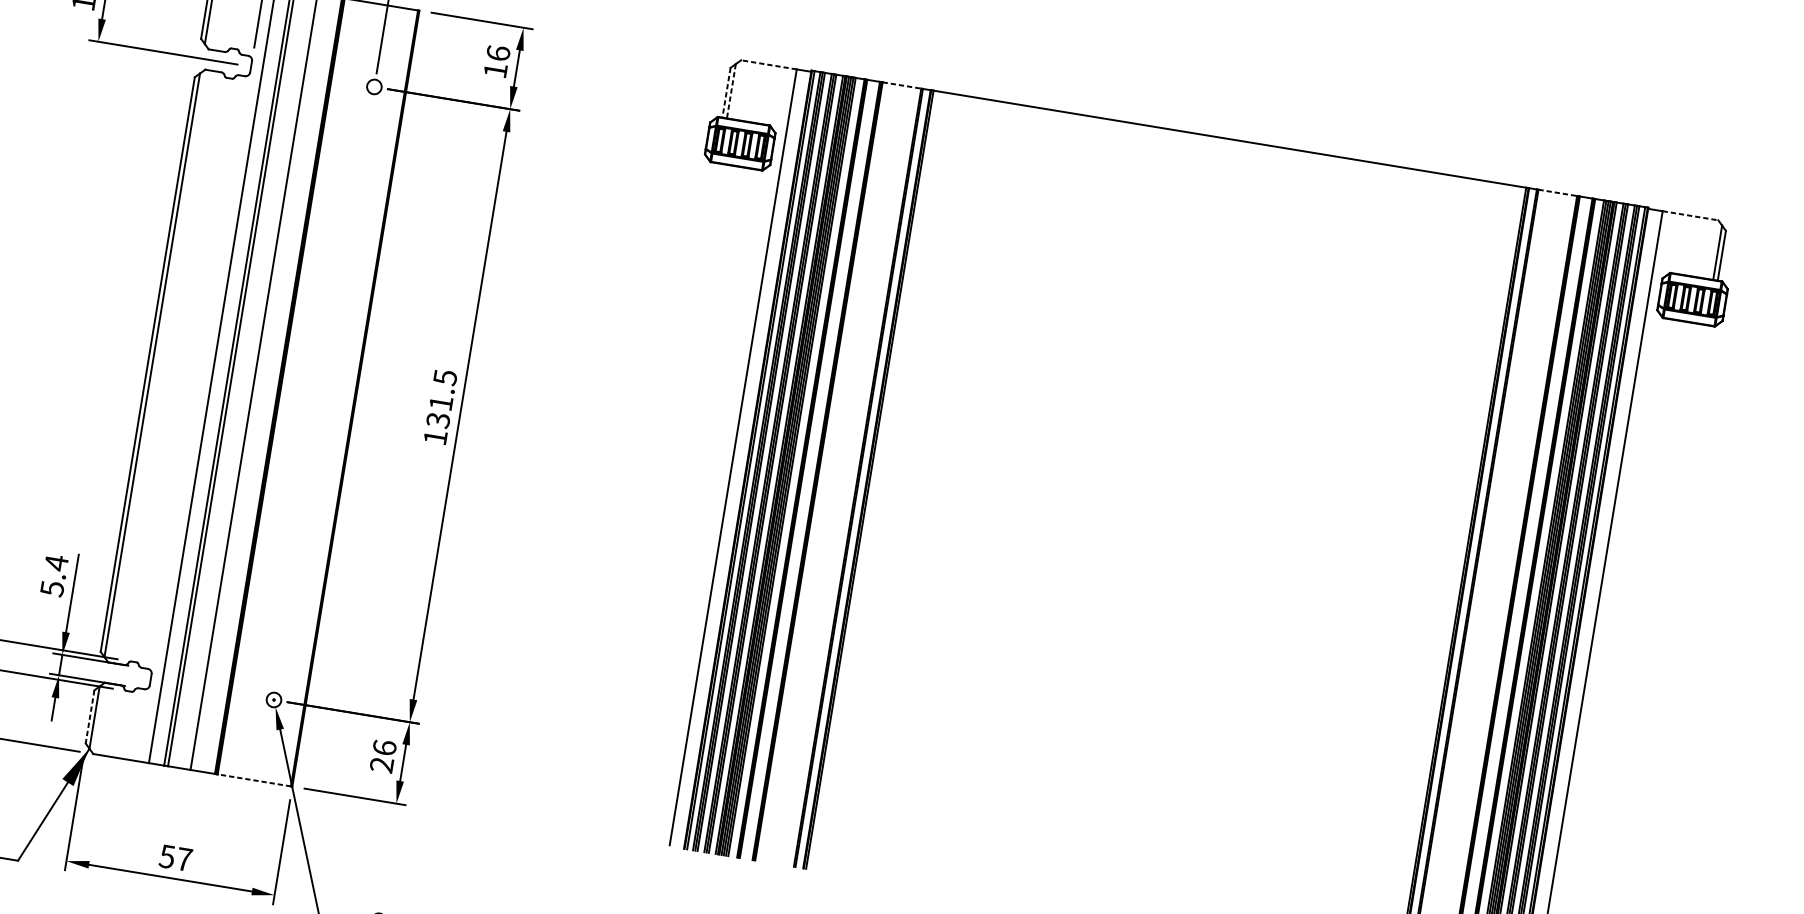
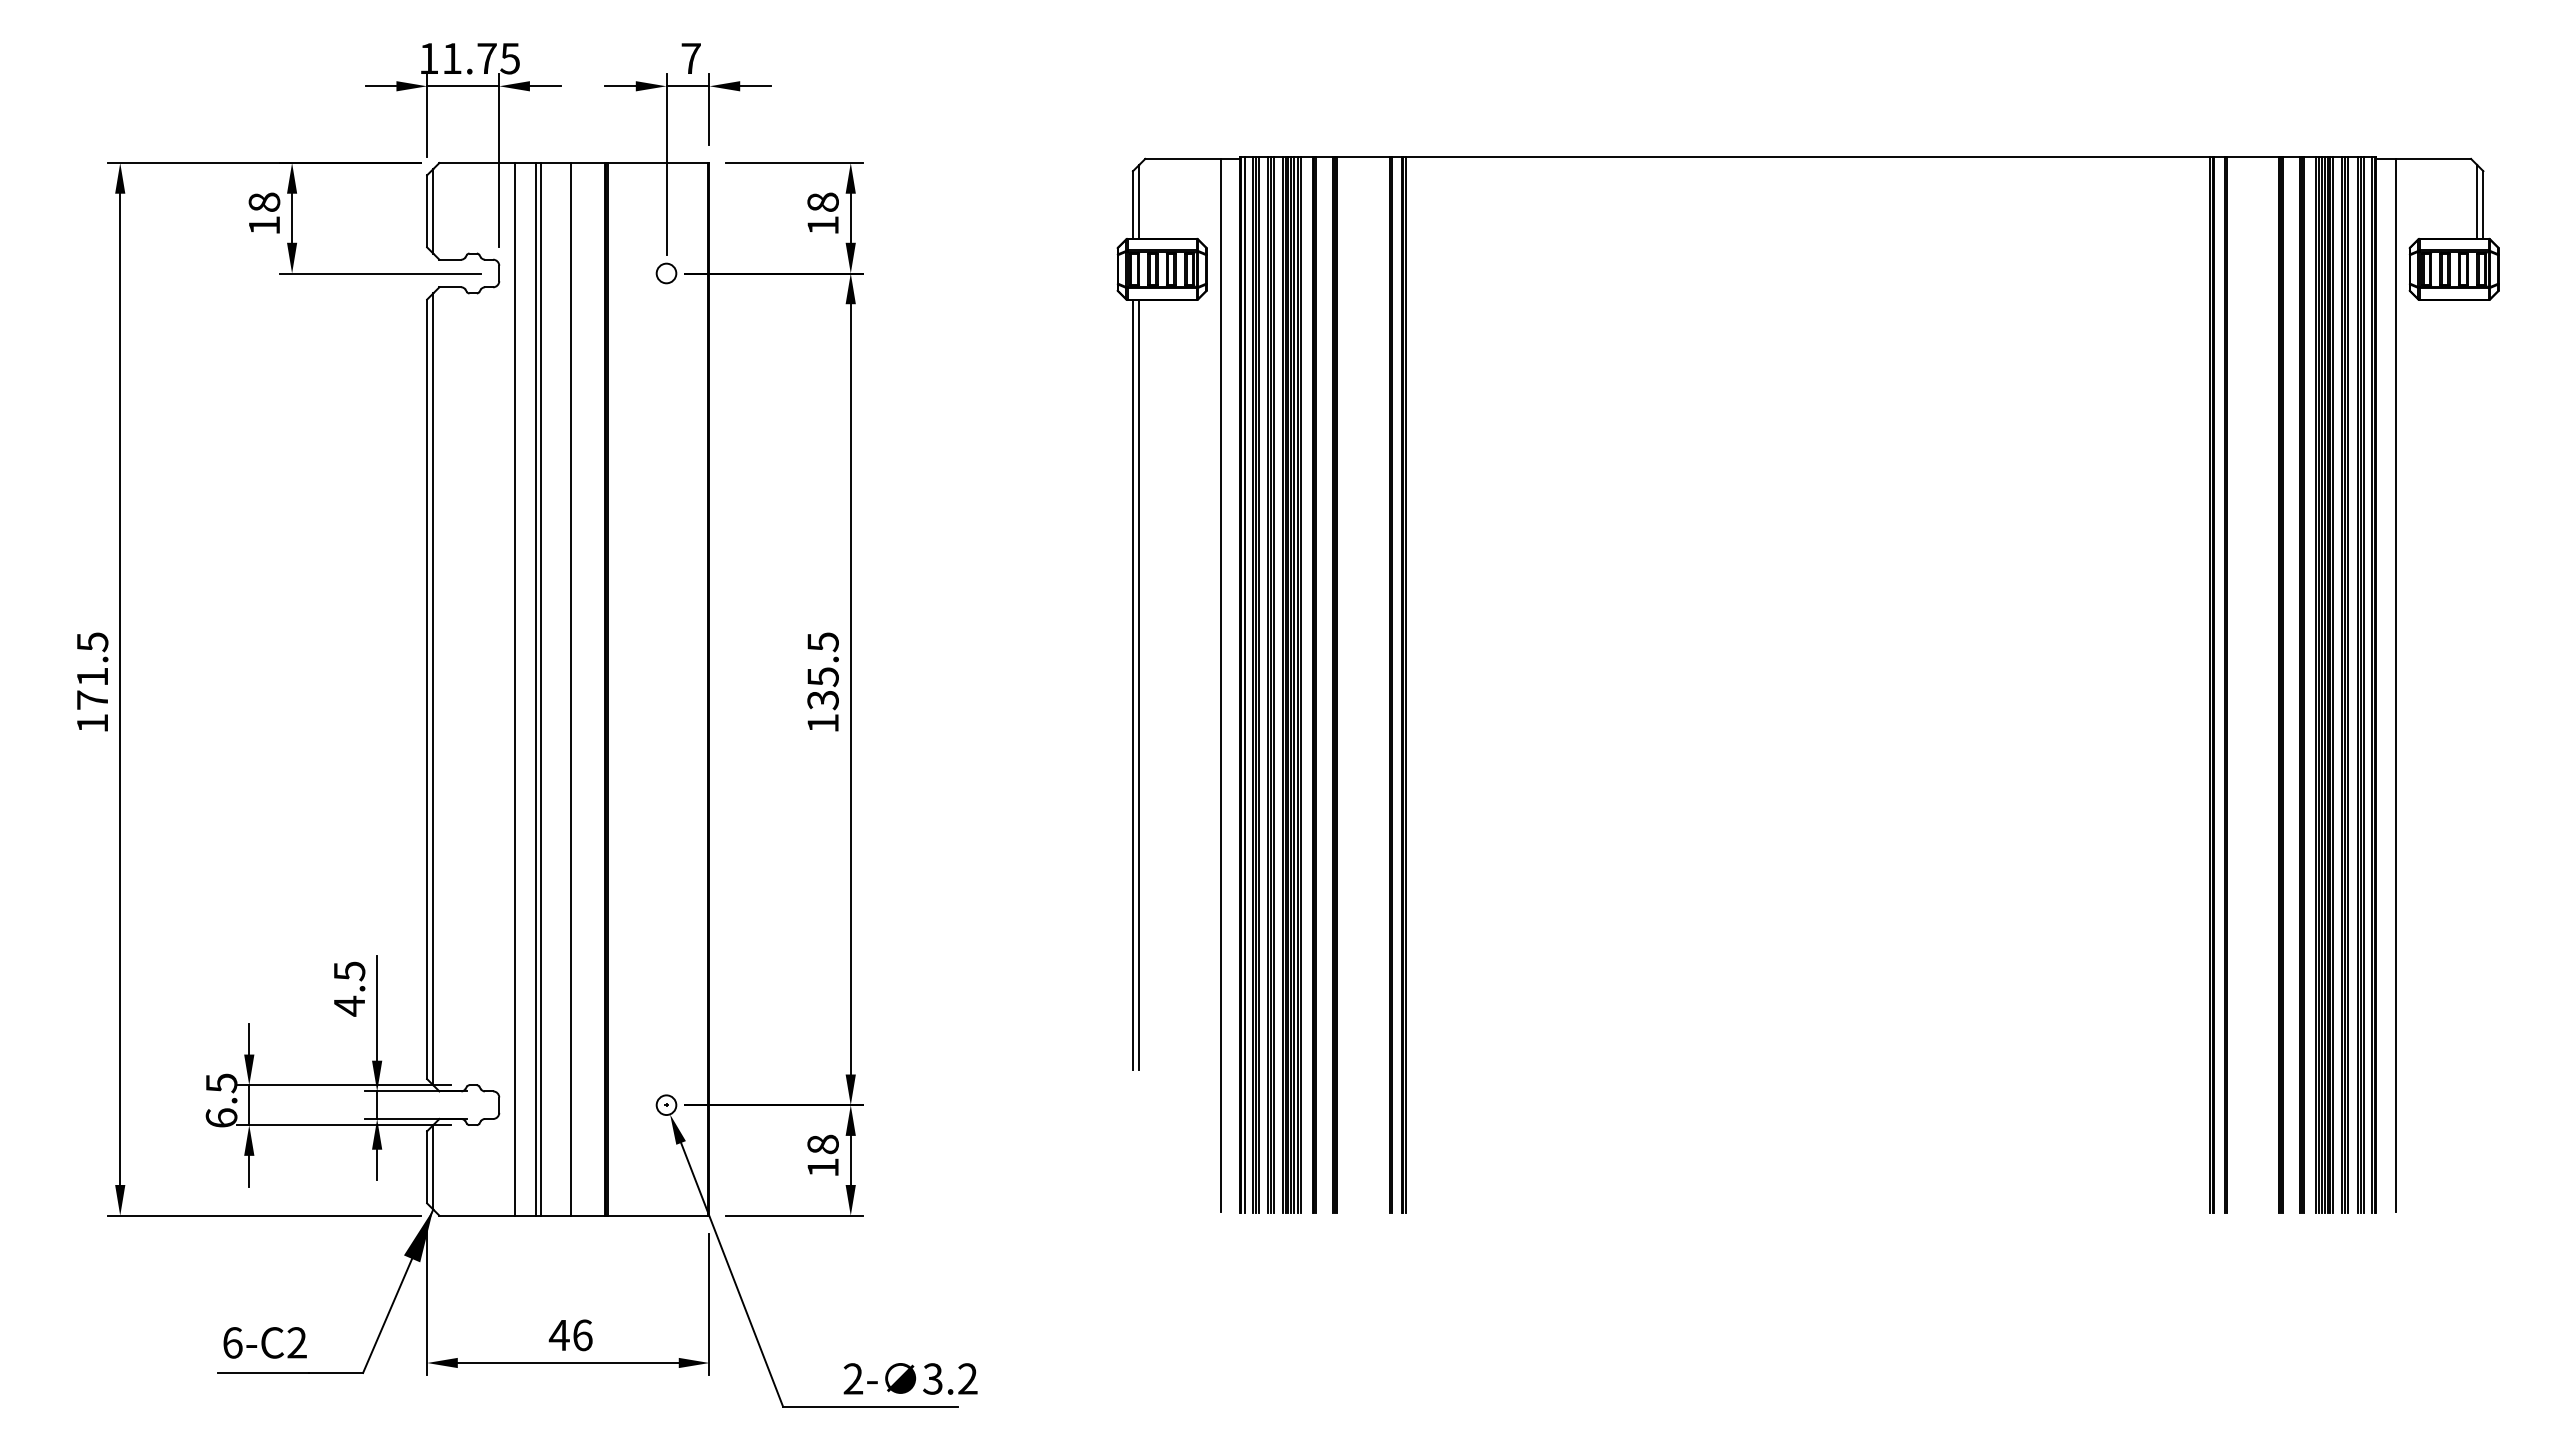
text: (498, 52) -> (822, 201), 16 -> 18
line: (769, 64) -> (1183, 158), dashed -> solid
line: (902, 85) -> (1363, 157), dashed -> solid
line: (731, 90) -> (1139, 201), dashed -> solid
line: (726, 92) -> (1133, 204), dashed -> solid
line: (1558, 193) -> (2253, 157), dashed -> solid
line: (1690, 215) -> (2433, 158), dashed -> solid
text: (440, 403) -> (822, 677), 131.5 -> 135.5
line: (668, 447) -> (1133, 685), added
line: (673, 447) -> (1139, 685), added
text: (54, 575) -> (349, 988), 5.4 -> 4.5
line: (90, 717) -> (427, 1167), dashed -> solid
text: (382, 755) -> (822, 1155), 26 -> 18
line: (254, 780) -> (657, 1215), dashed -> solid
text: (175, 858) -> (570, 1335), 57 -> 46

